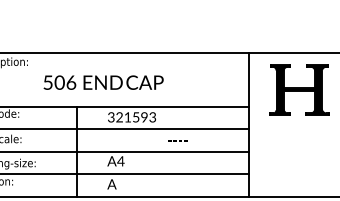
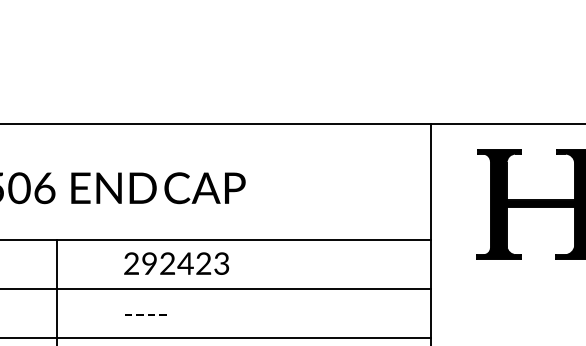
text: (127, 117) -> (166, 263), 321593 -> 292423
text: (177, 140) -> (145, 313), moved

